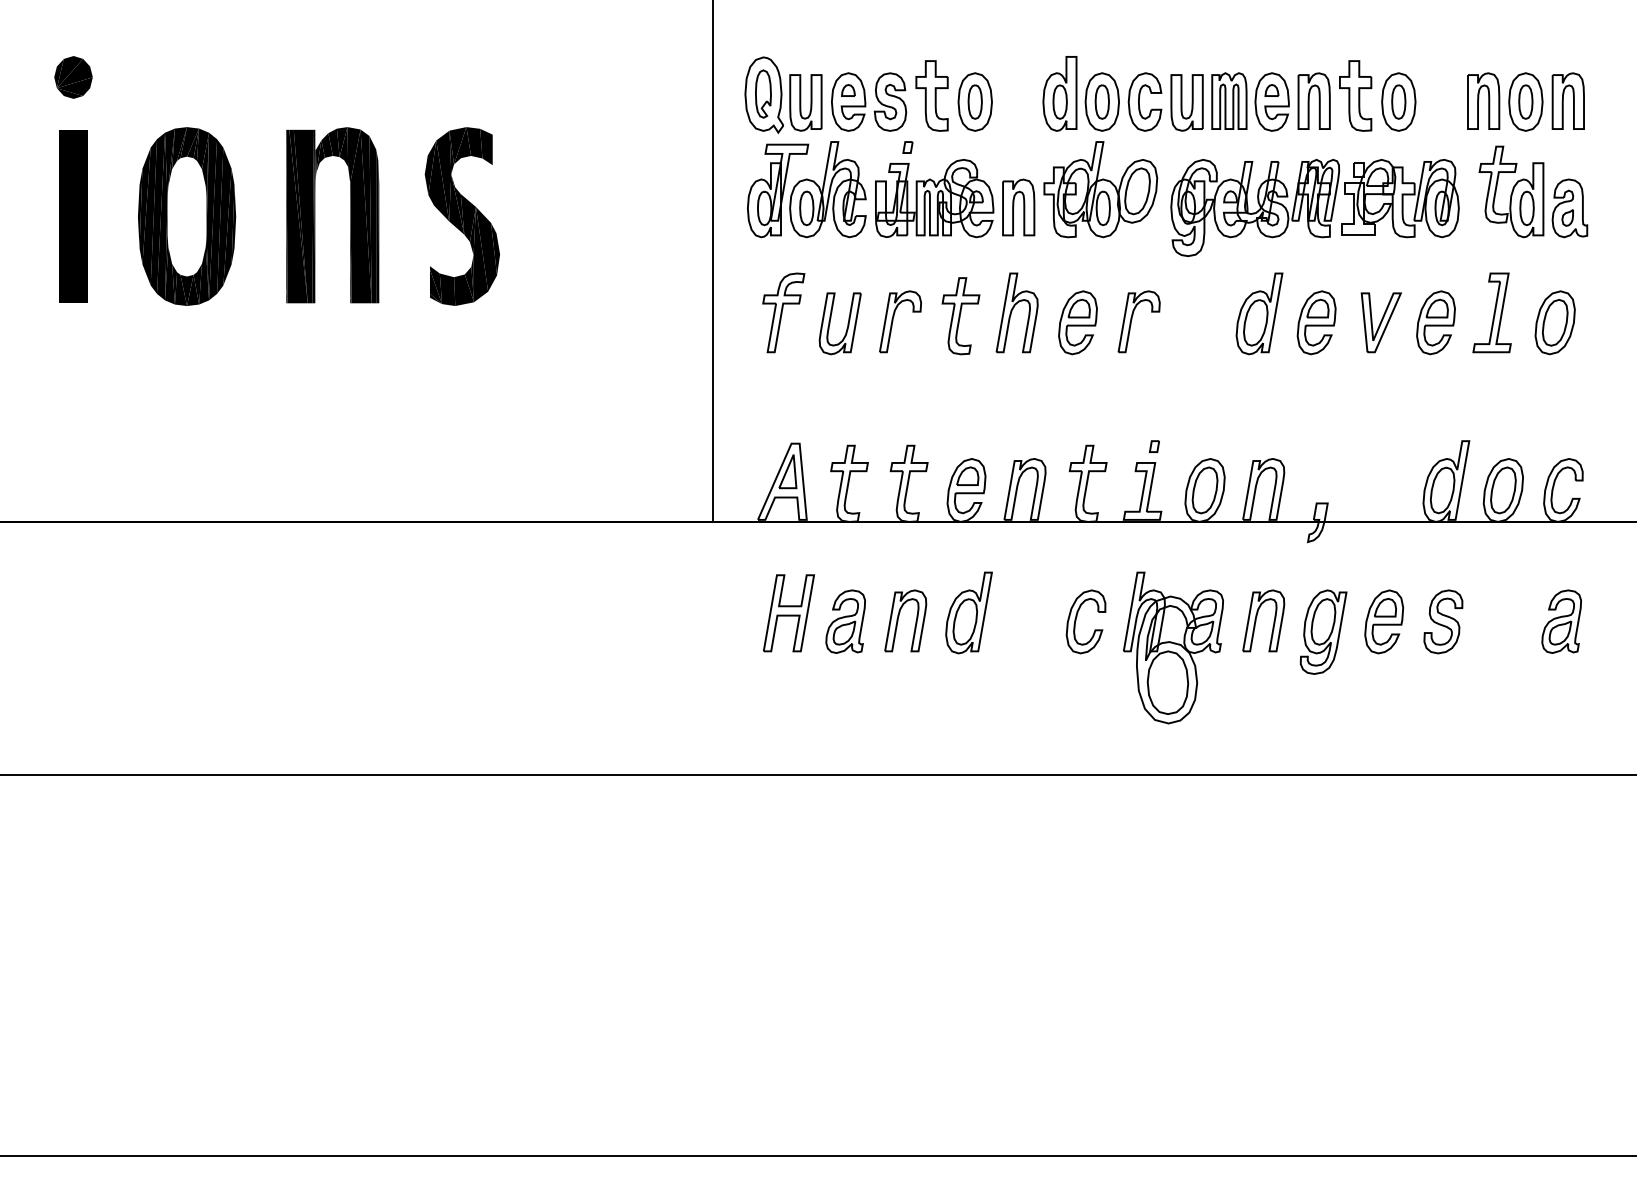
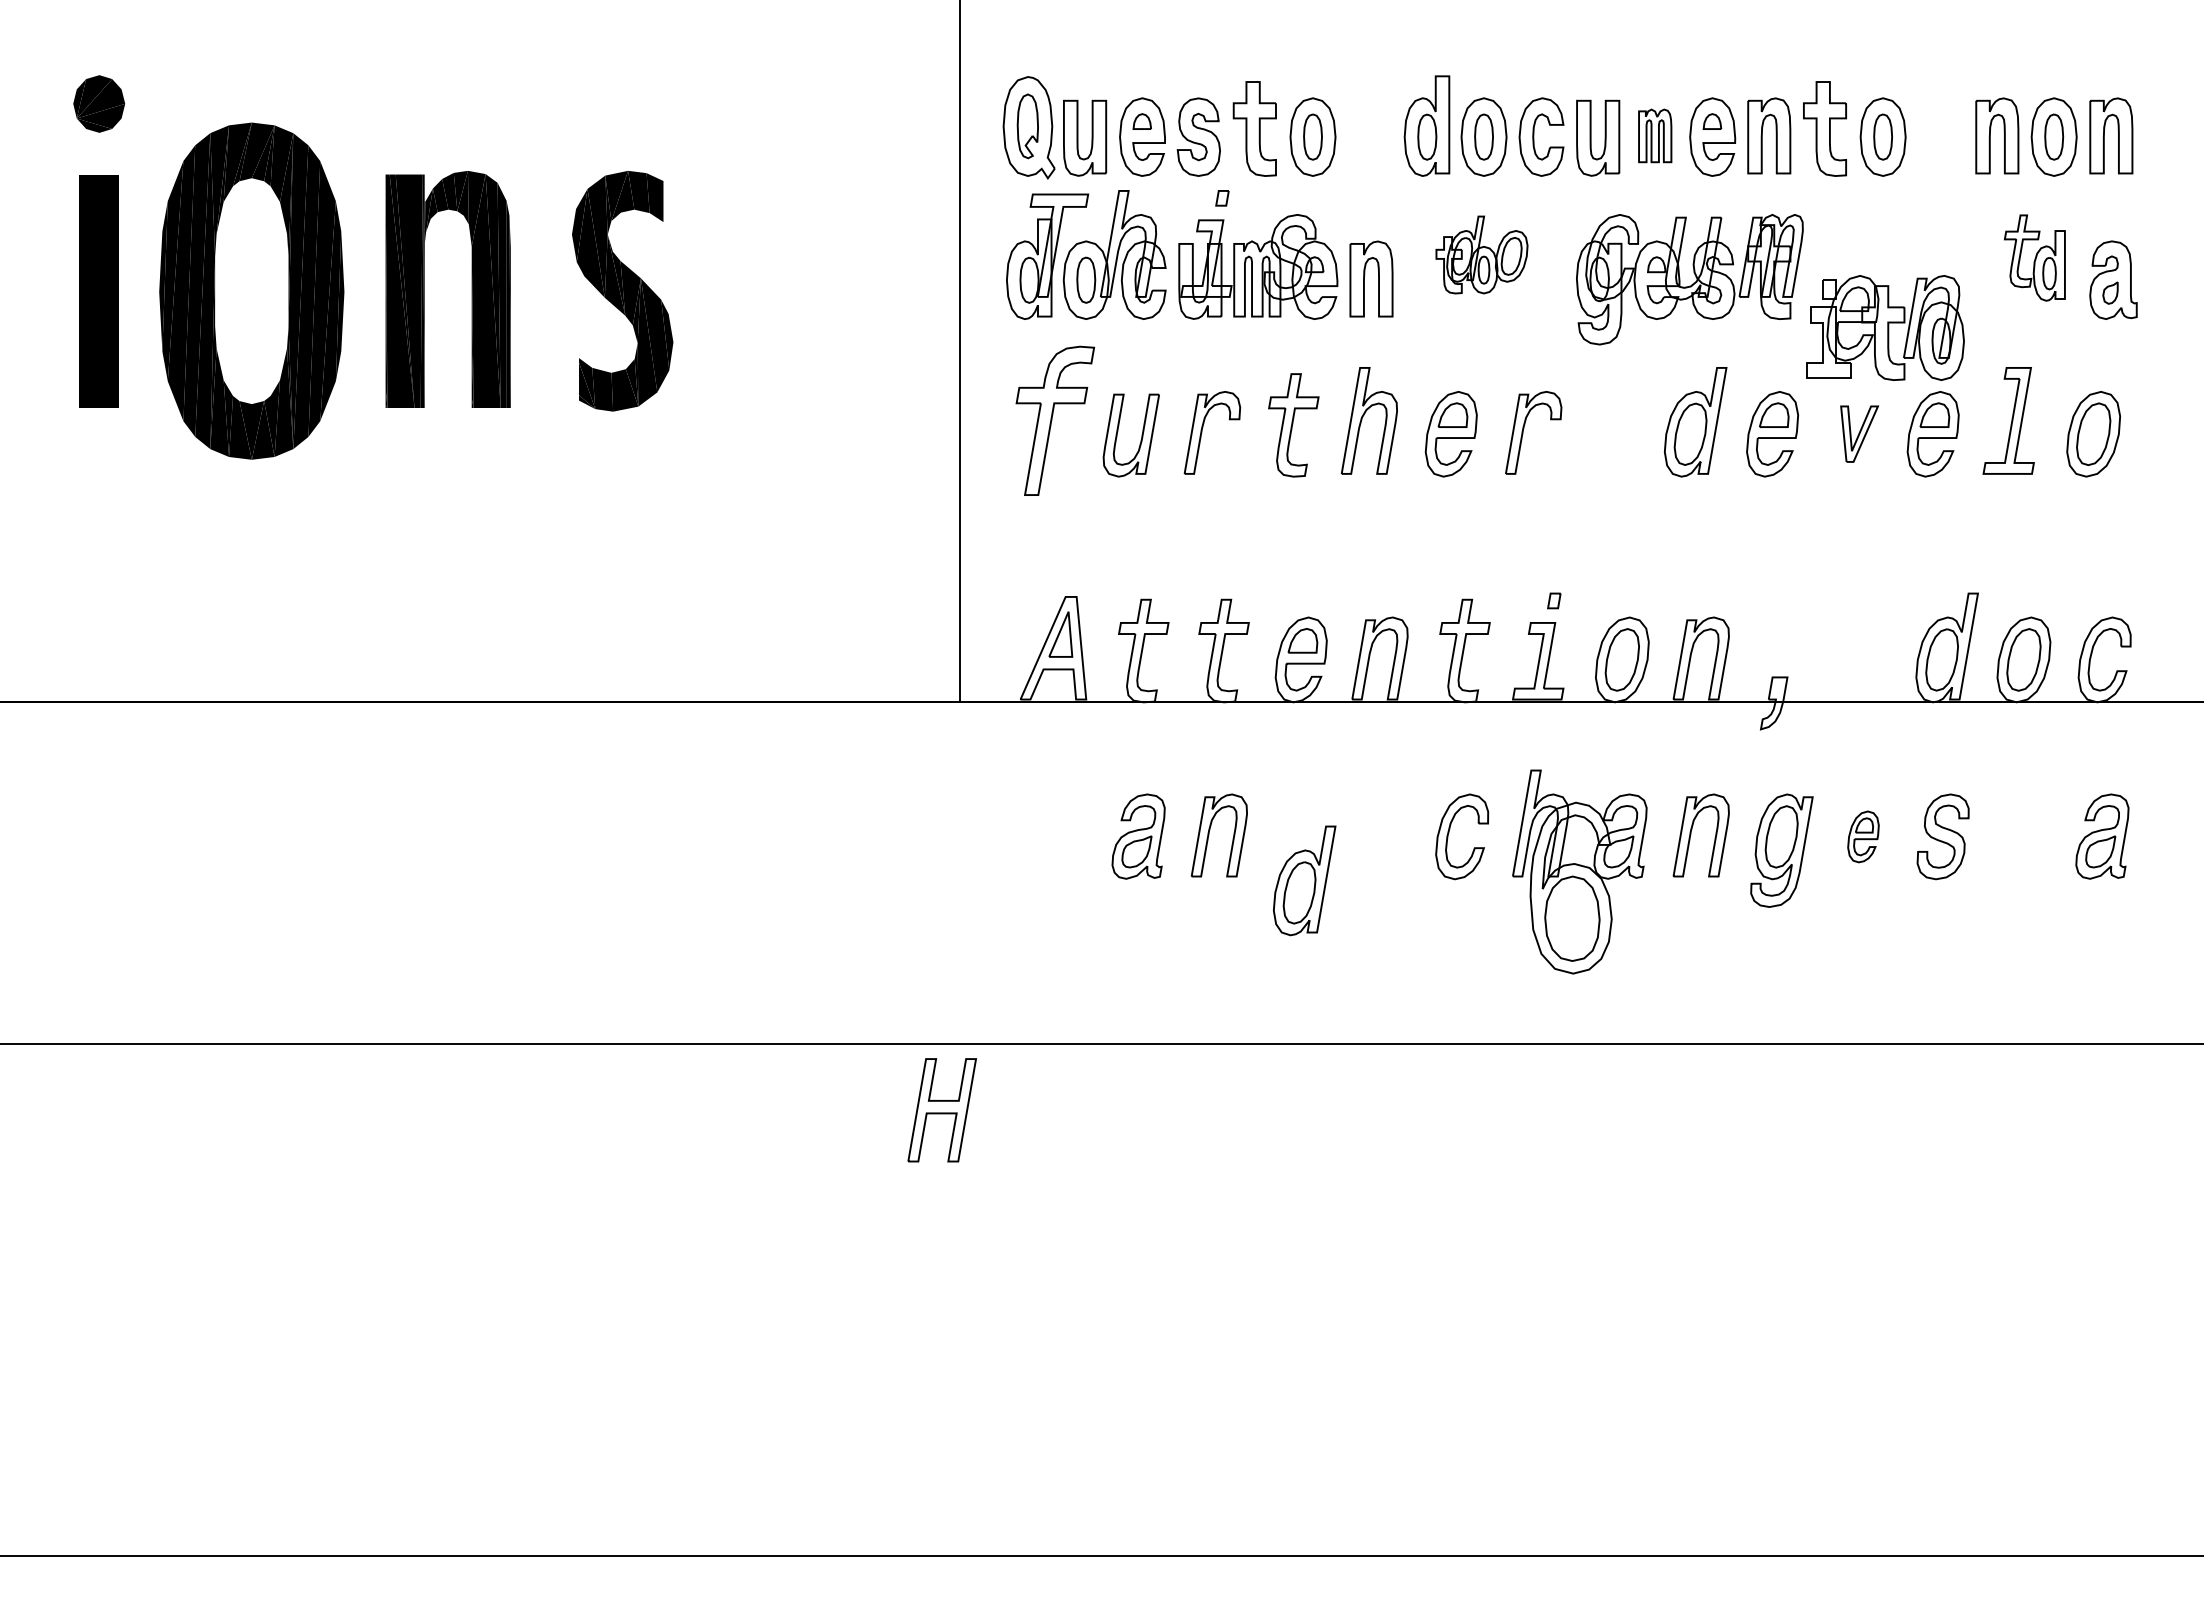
part: (1229, 100) -> (1655, 135), size x0.7
part: (1100, 189) -> (1481, 254), size x0.6
part: (1511, 191) -> (2034, 257), size x0.7
part: (1400, 198) -> (1885, 327), moved
part: (187, 216) -> (252, 291), size x1.4
part: (783, 312) -> (1054, 420), size x1.4
part: (1381, 322) -> (1859, 433), size x0.7
part: (968, 612) -> (1304, 880), moved
part: (788, 613) -> (941, 1110), moved
part: (1384, 621) -> (1863, 836), size x0.6

